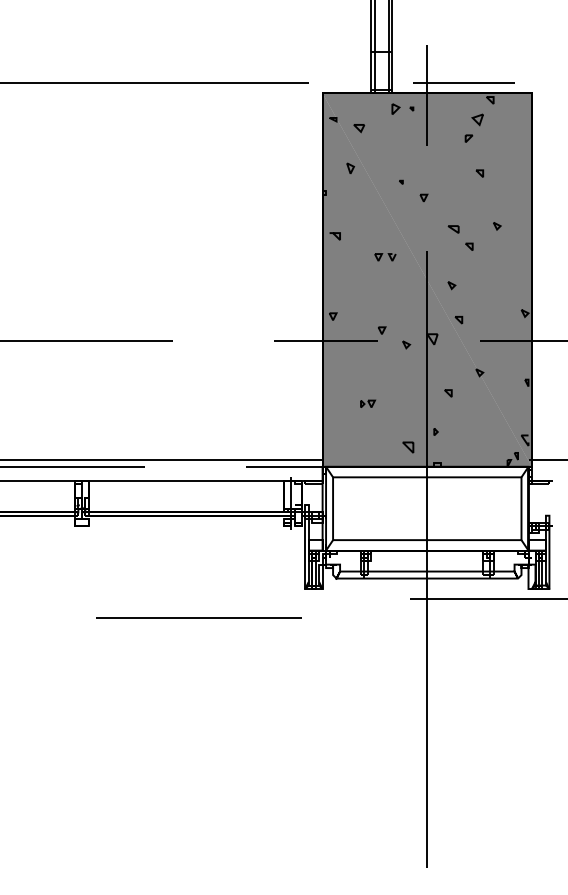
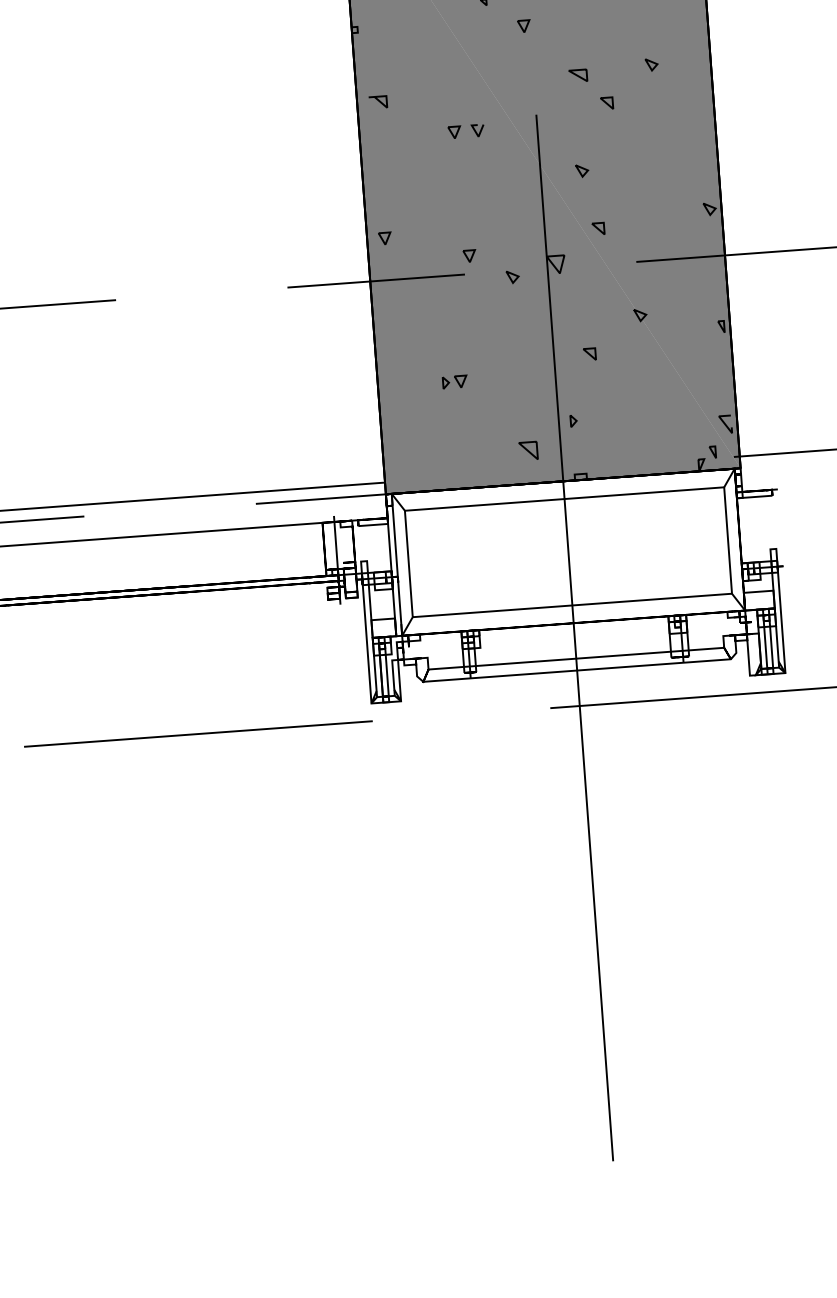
line: (198, 617) -> (197, 732), moved

